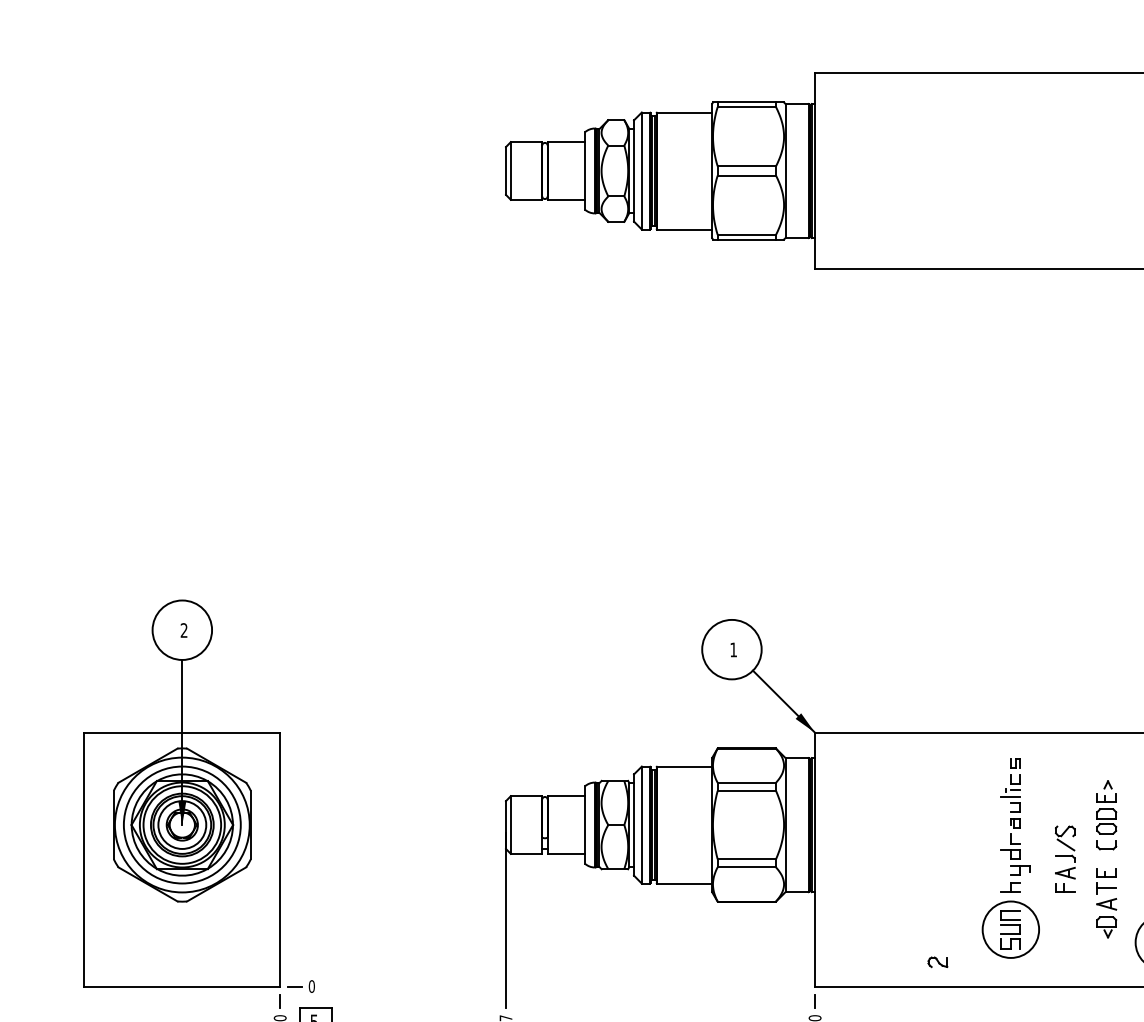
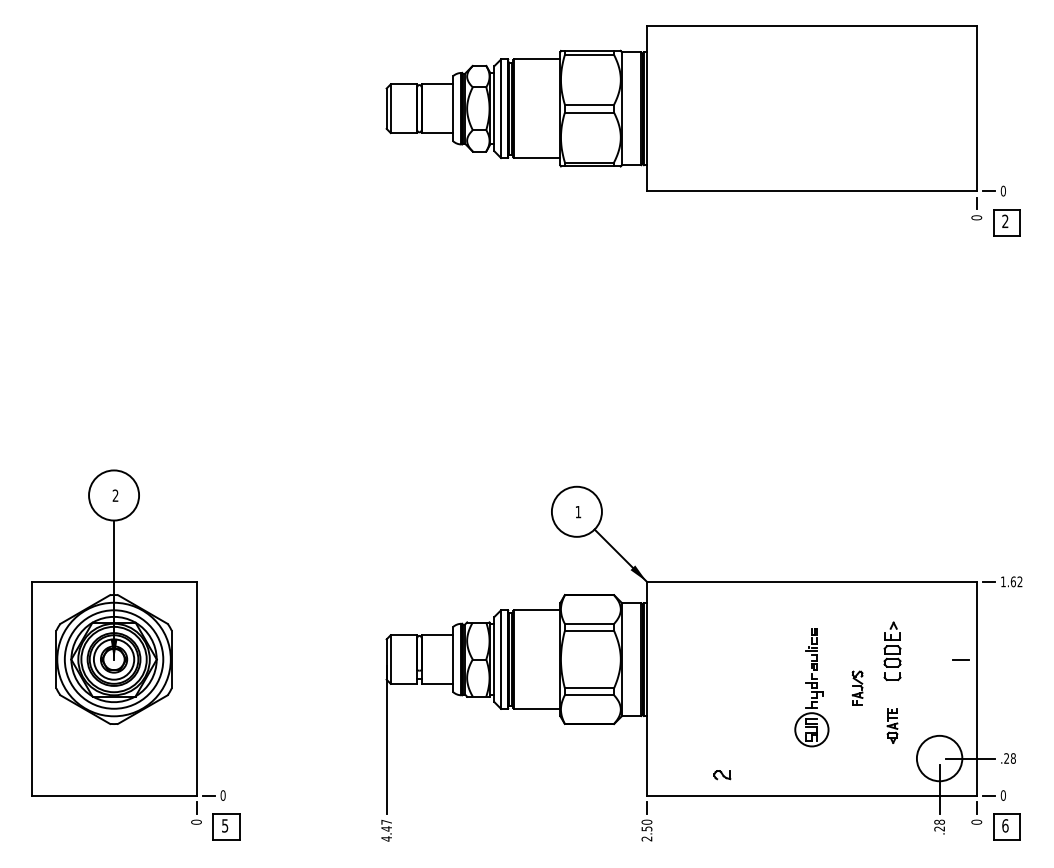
part: (1010, 858) -> (811, 687), size x0.7
part: (1065, 858) -> (857, 687), size x0.6
part: (1106, 903) -> (892, 725), size x0.6
part: (938, 962) -> (722, 775), moved

